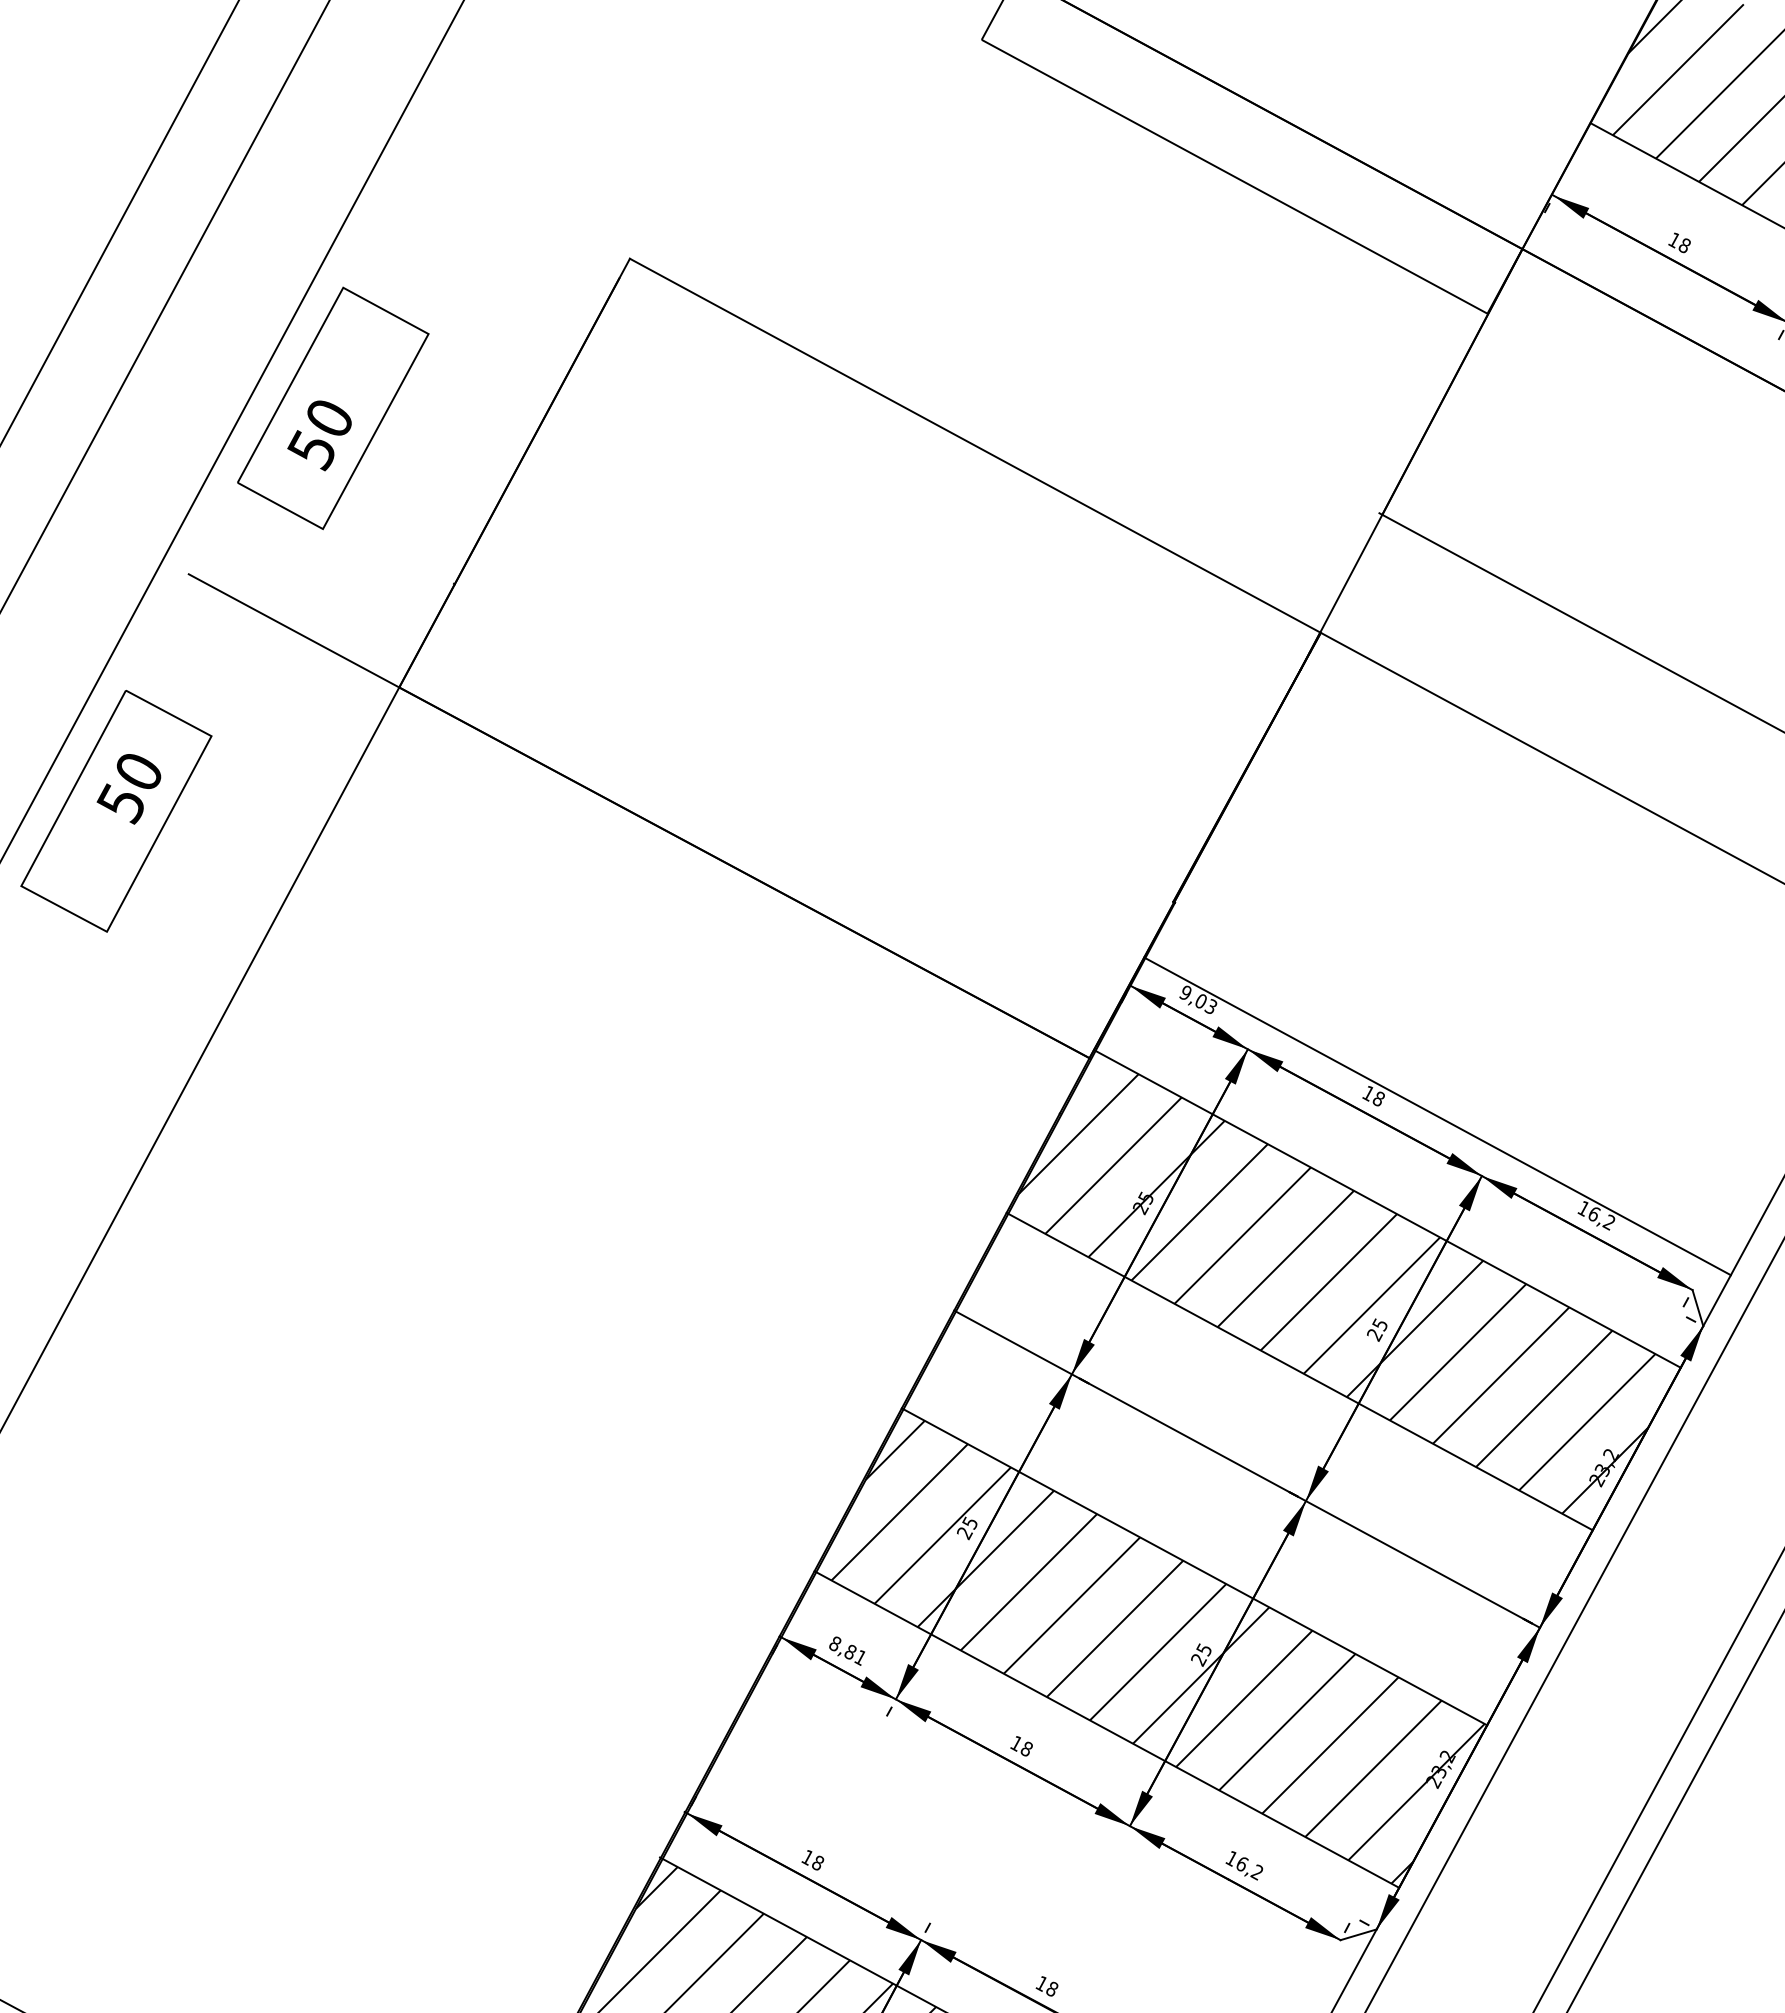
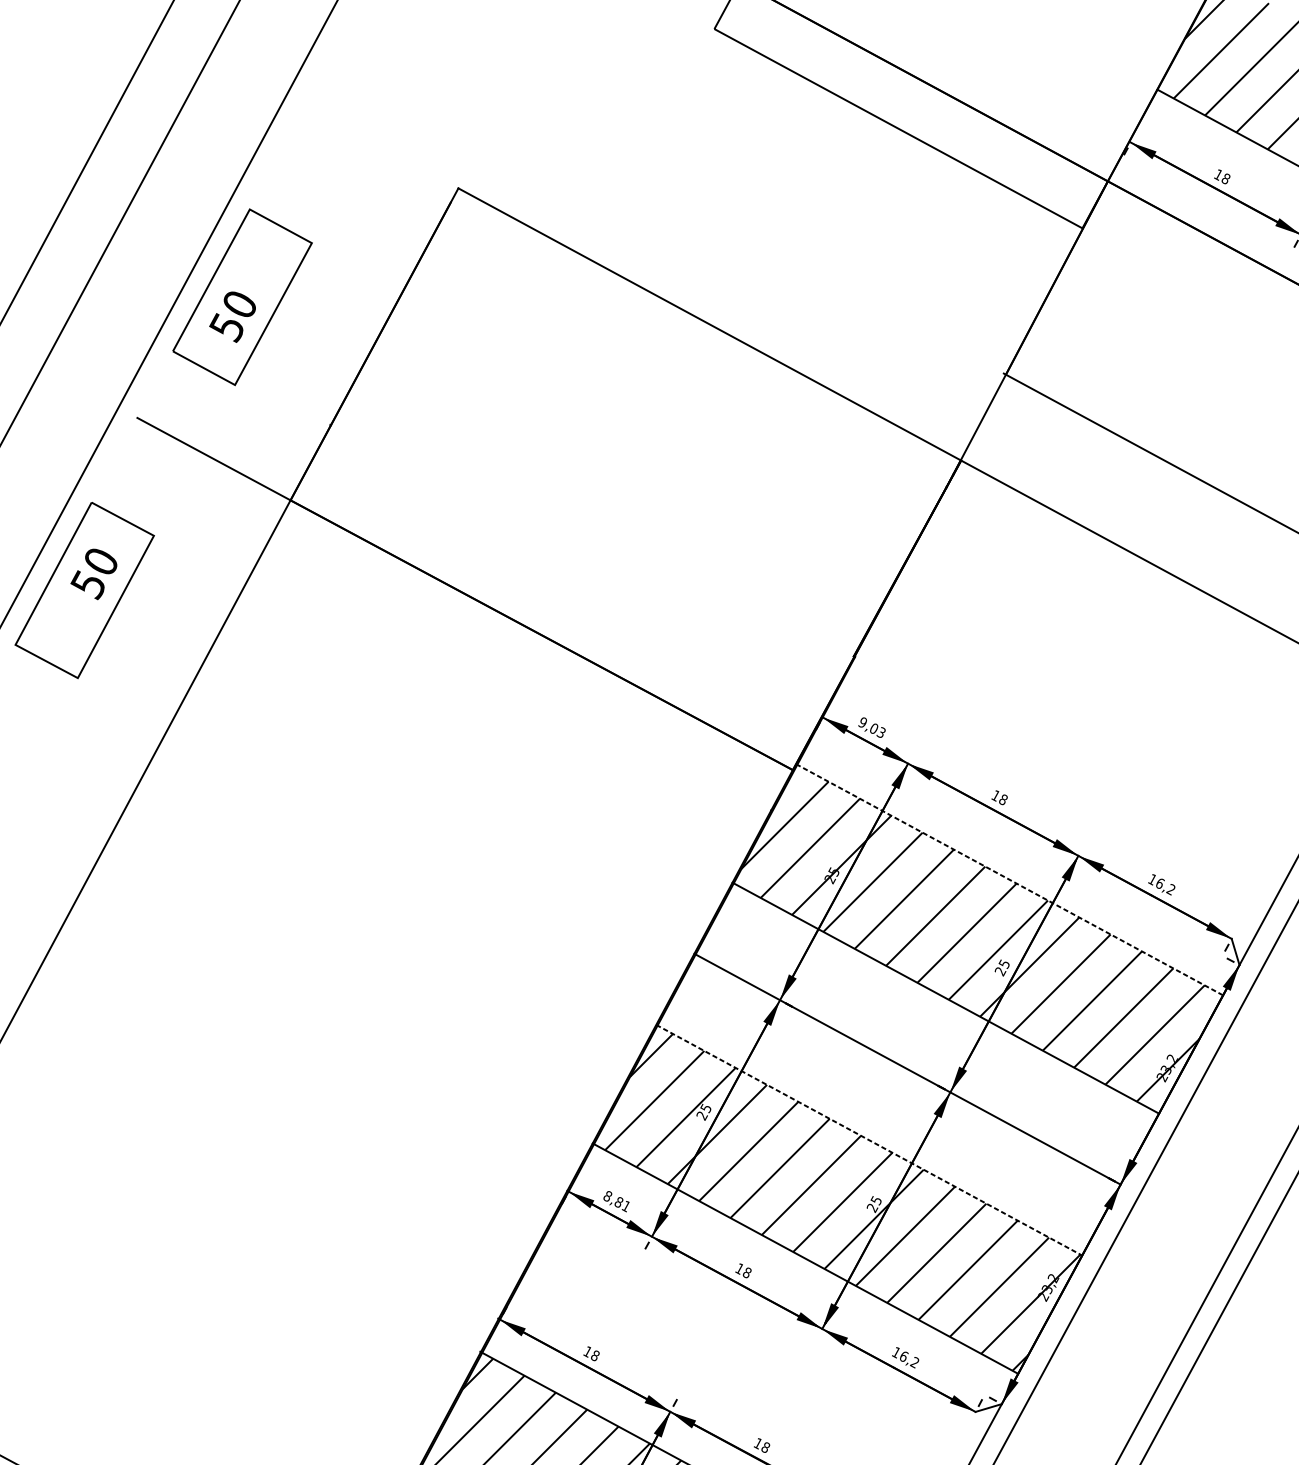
line: (1437, 1116) -> (1046, 812), removed
line: (1387, 1208) -> (1009, 879), solid -> dashed
line: (1194, 1566) -> (869, 1140), solid -> dashed

